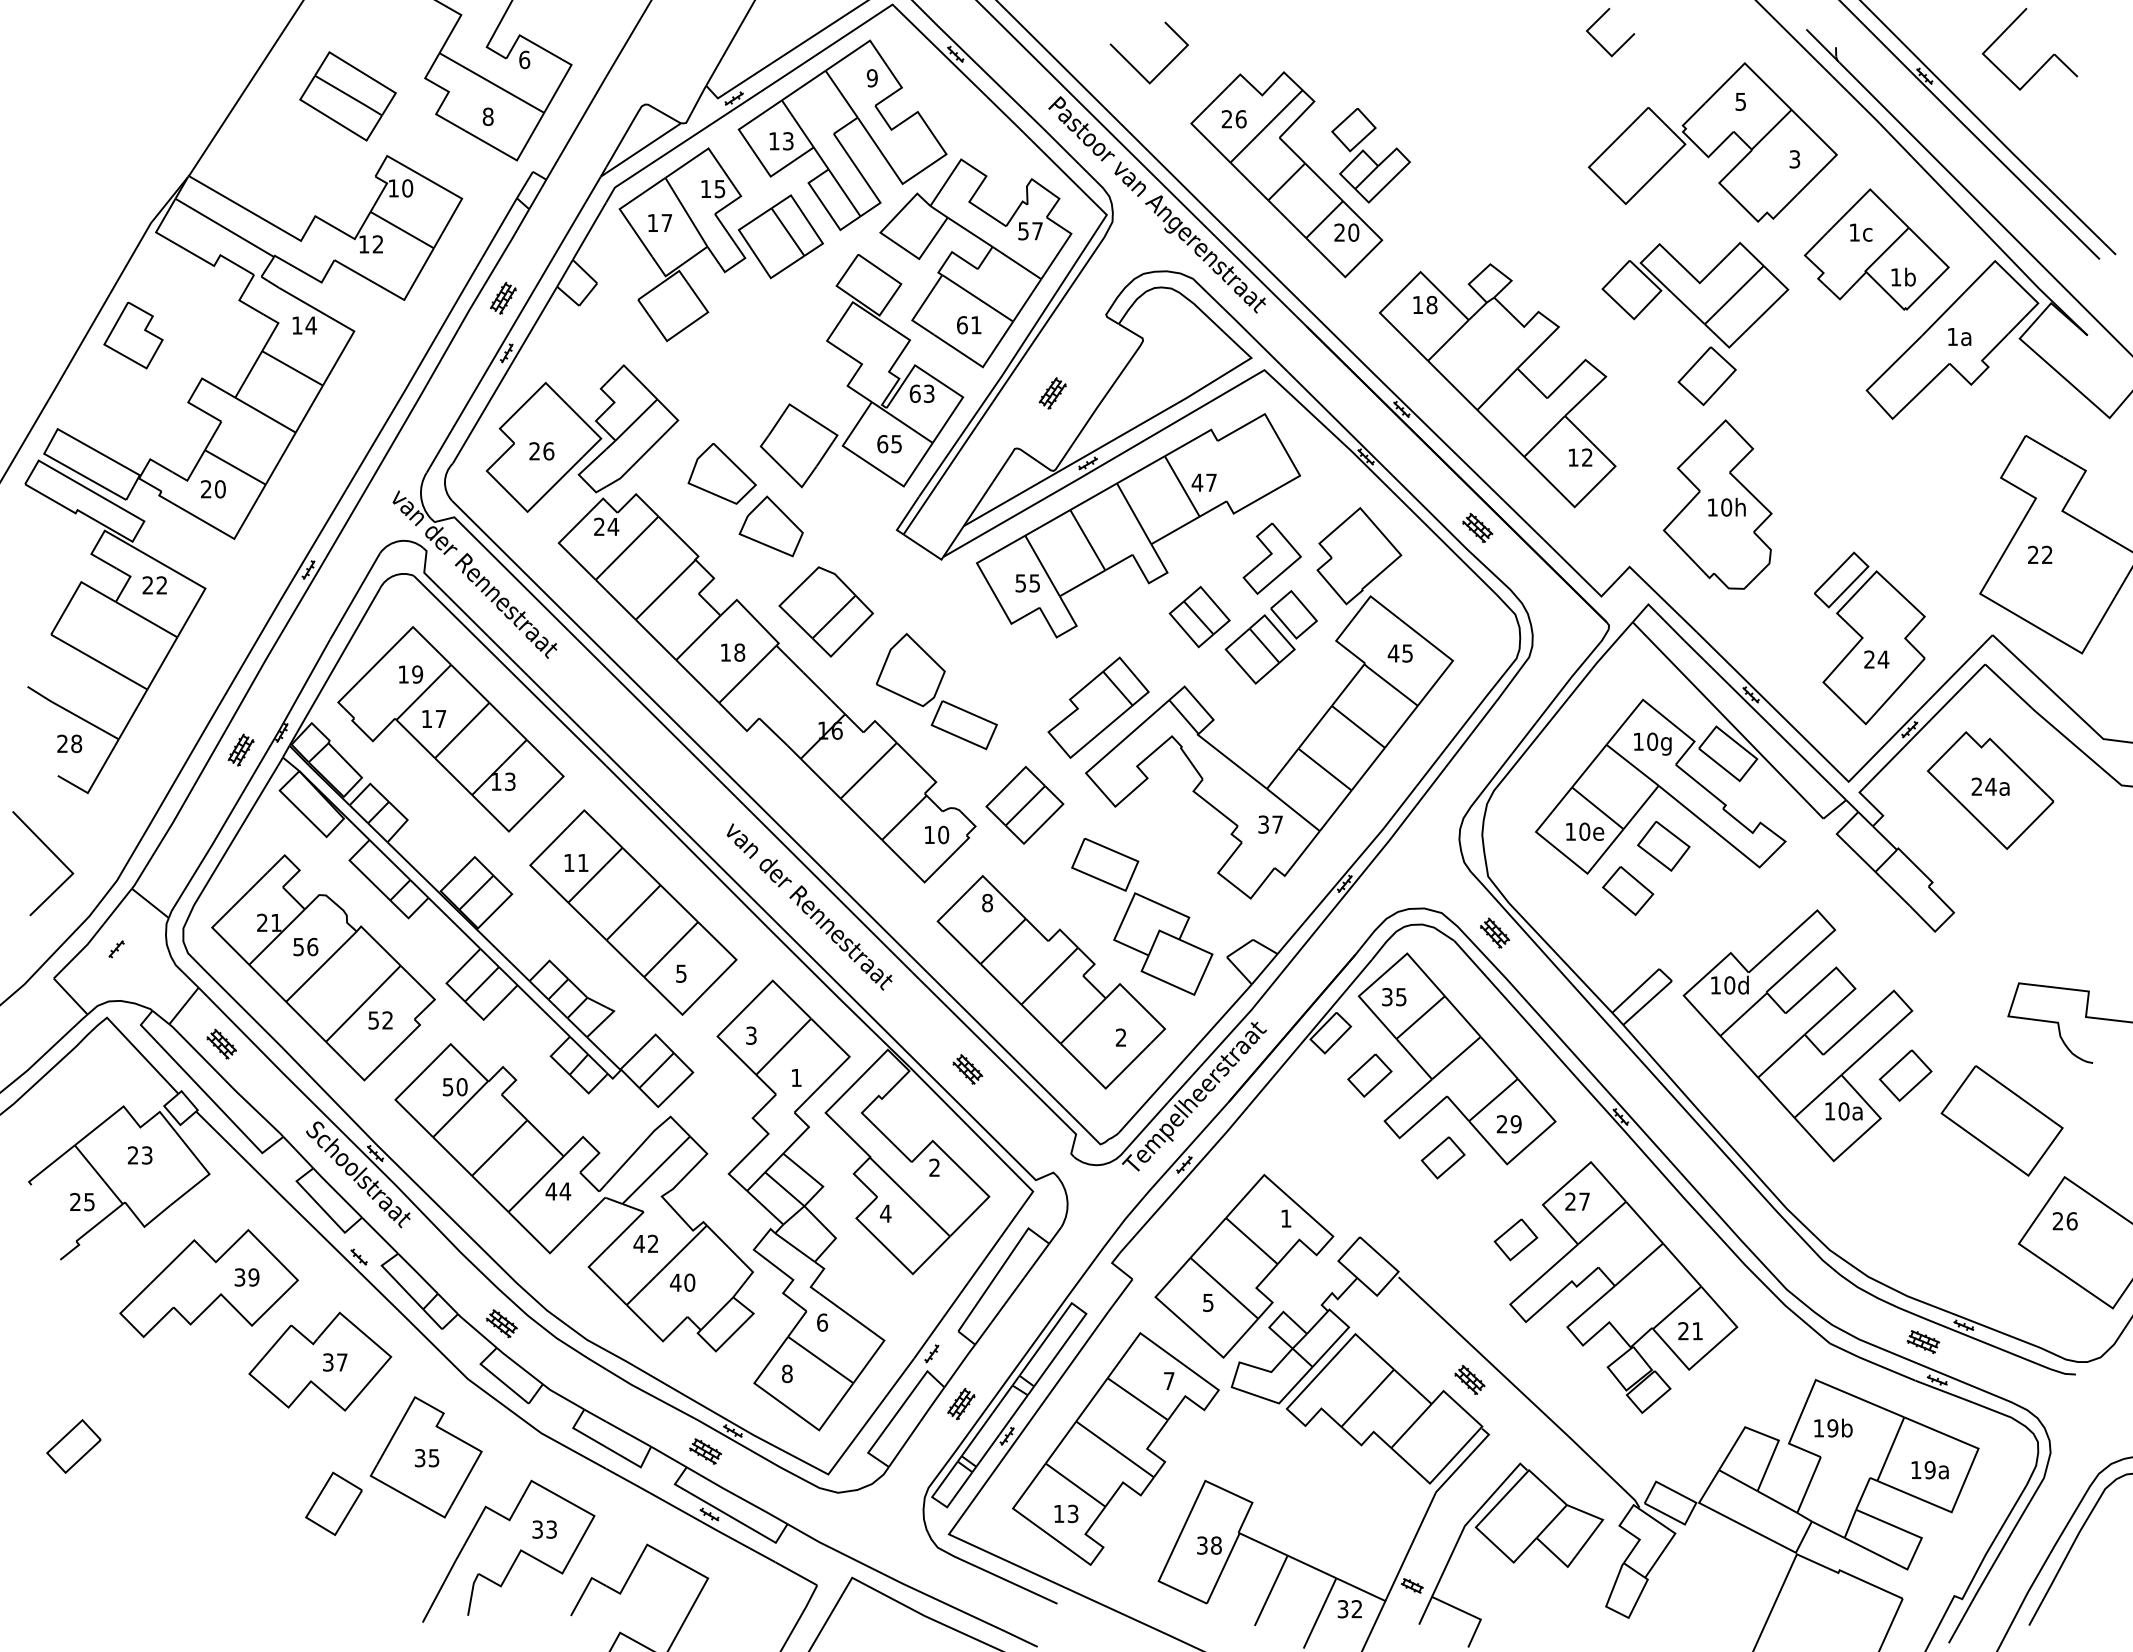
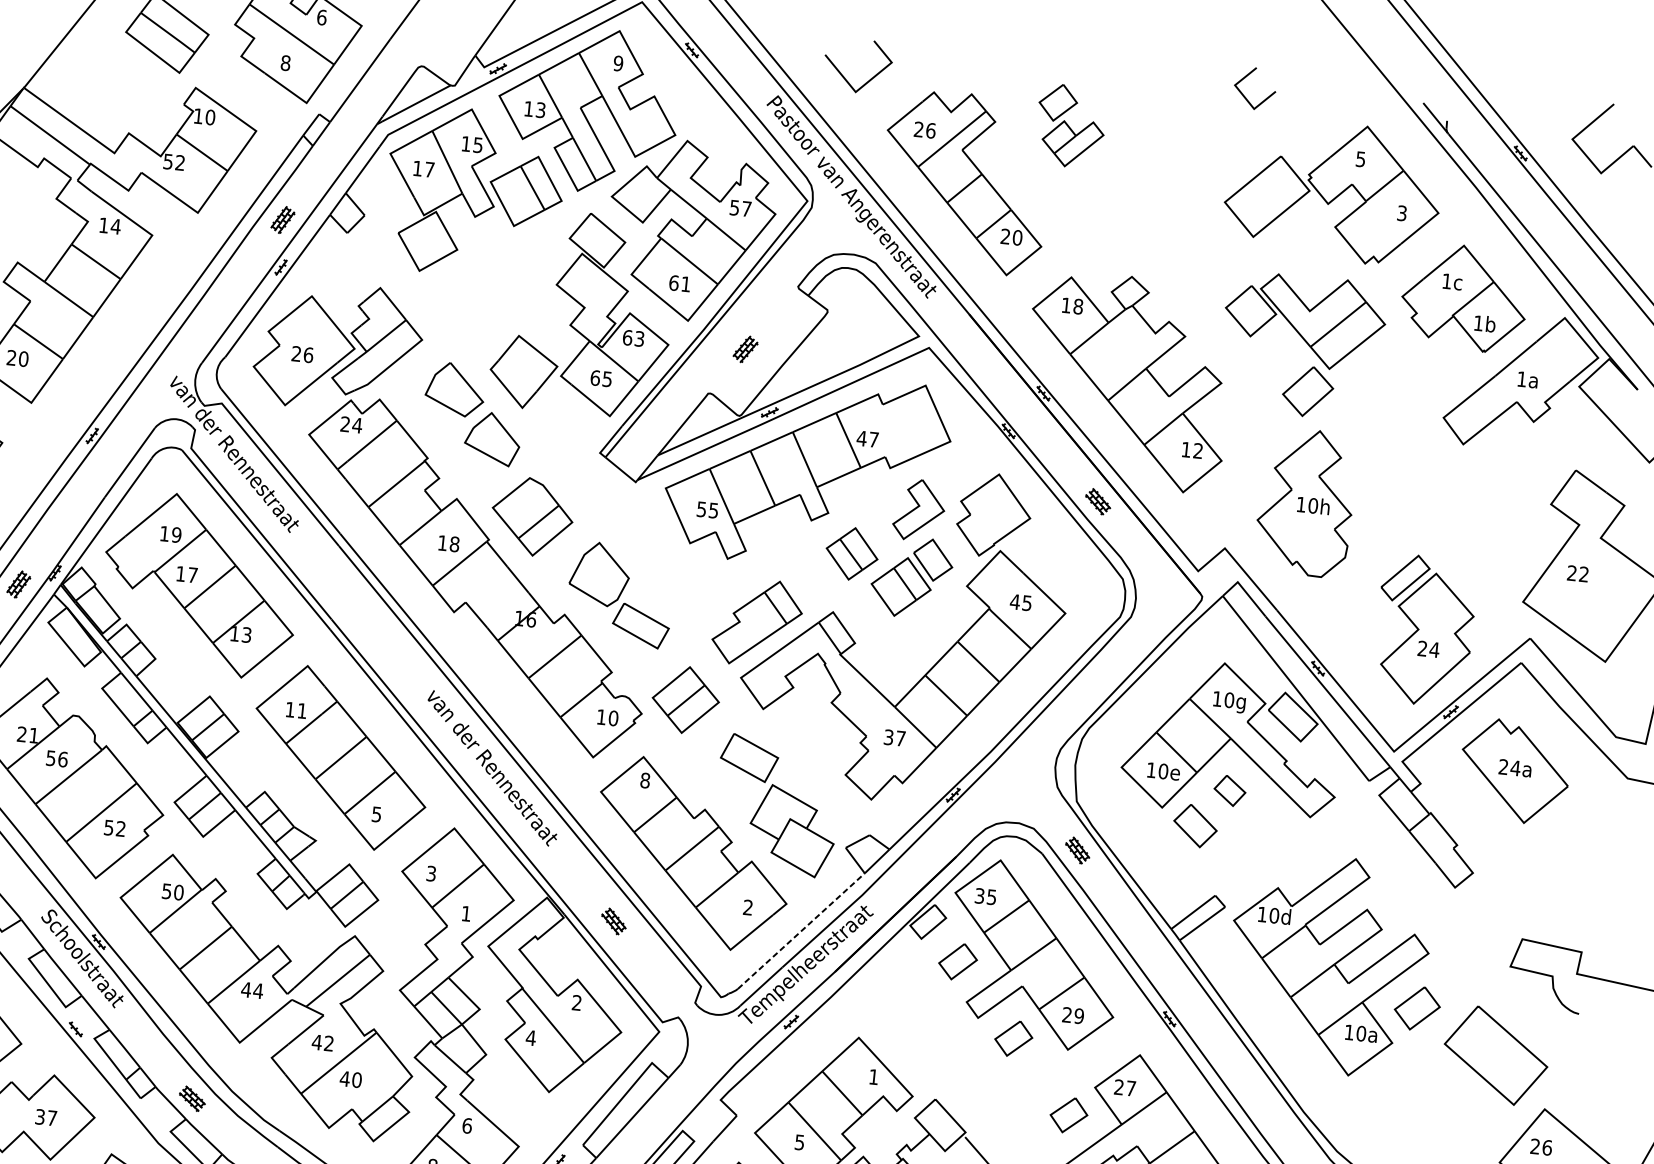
part: (1370, 155) -> (1070, 126), moved
text: (363, 244) -> (167, 161), 12 -> 52
part: (1663, 846) -> (1229, 790), size x0.7
line: (1185, 1058) -> (801, 931), solid -> dashed

